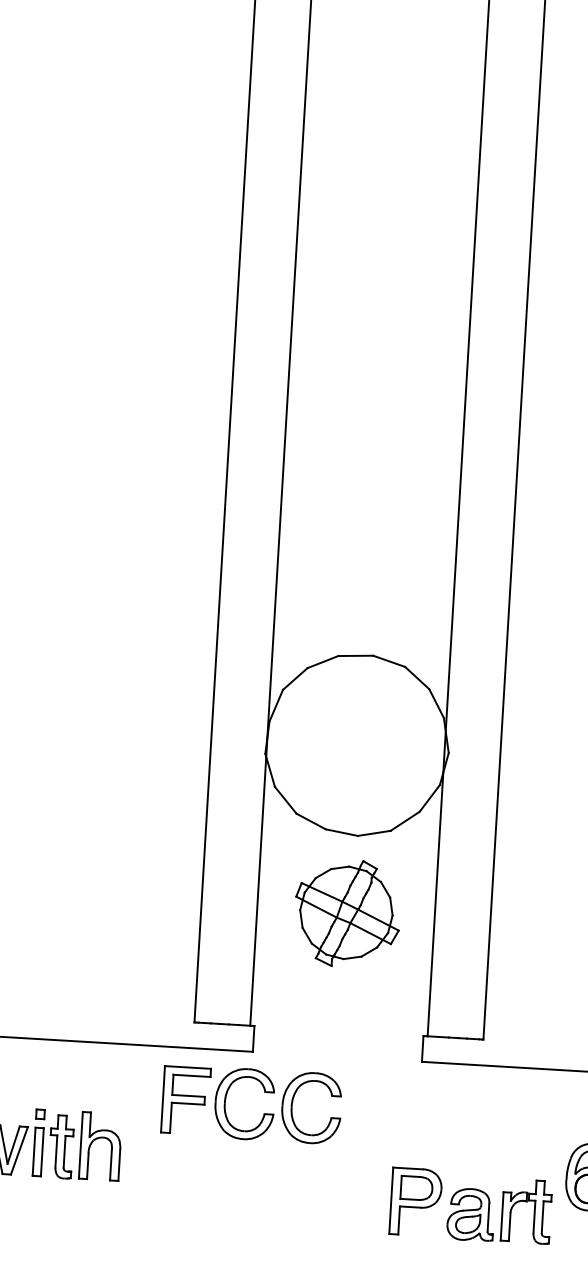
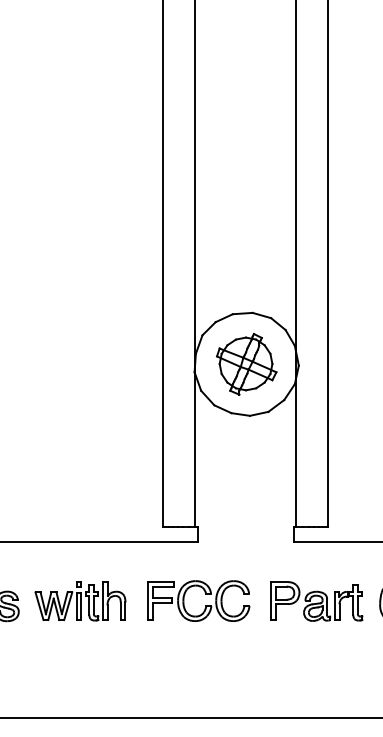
part: (347, 912) -> (246, 363), moved
part: (263, 1112) -> (205, 605), moved
part: (470, 1206) -> (316, 601), moved

